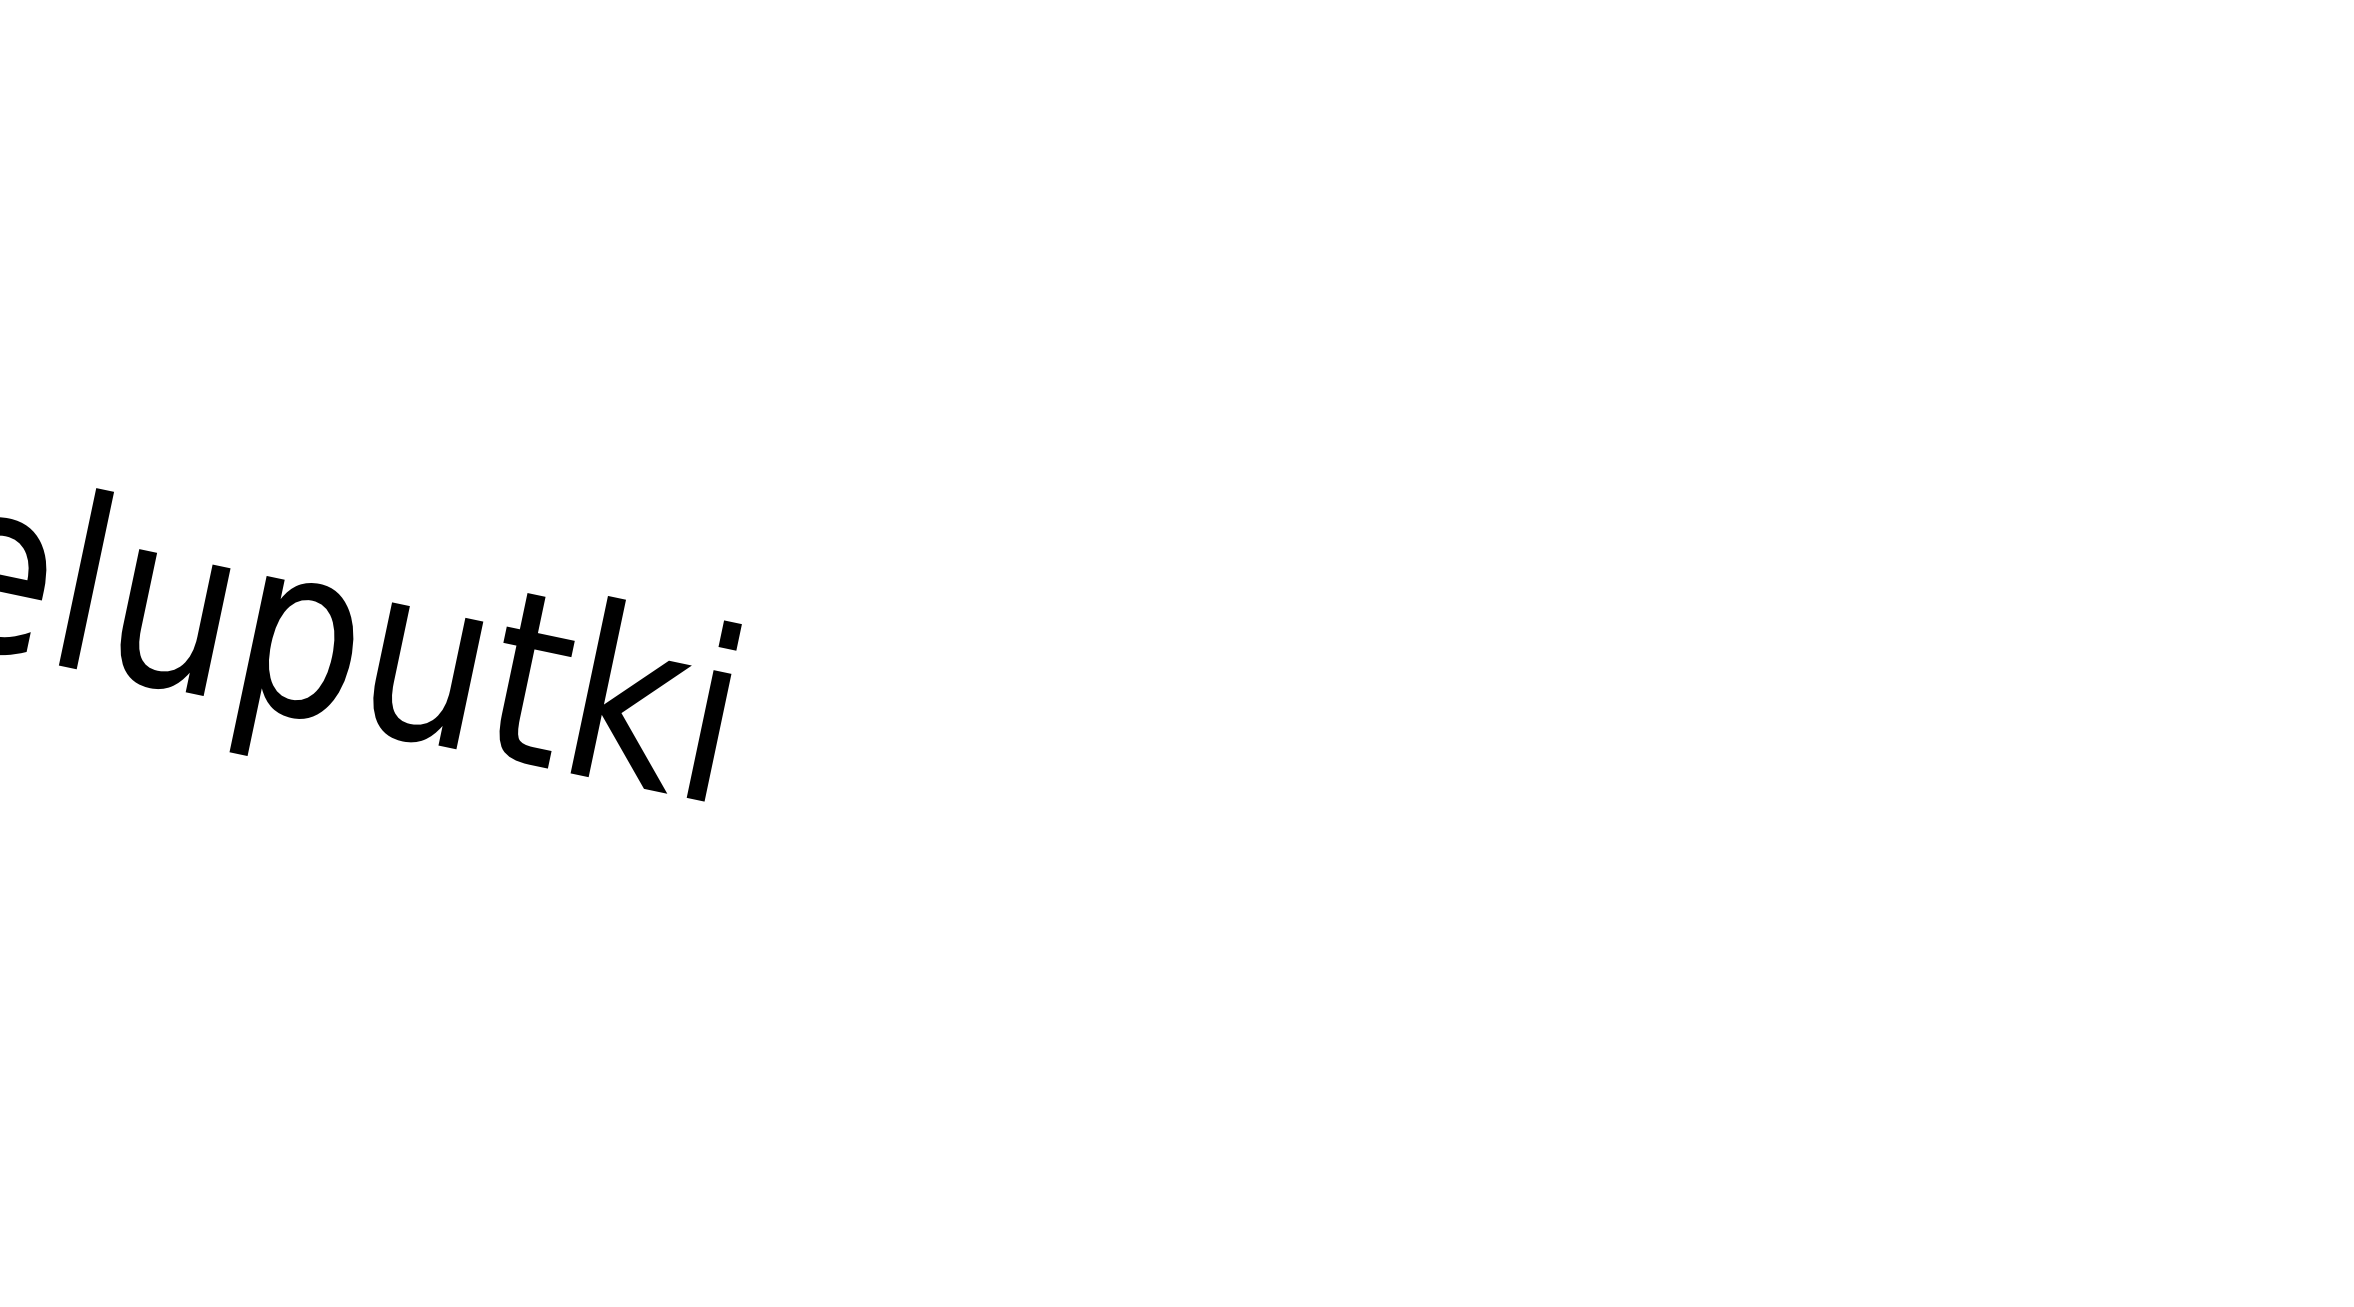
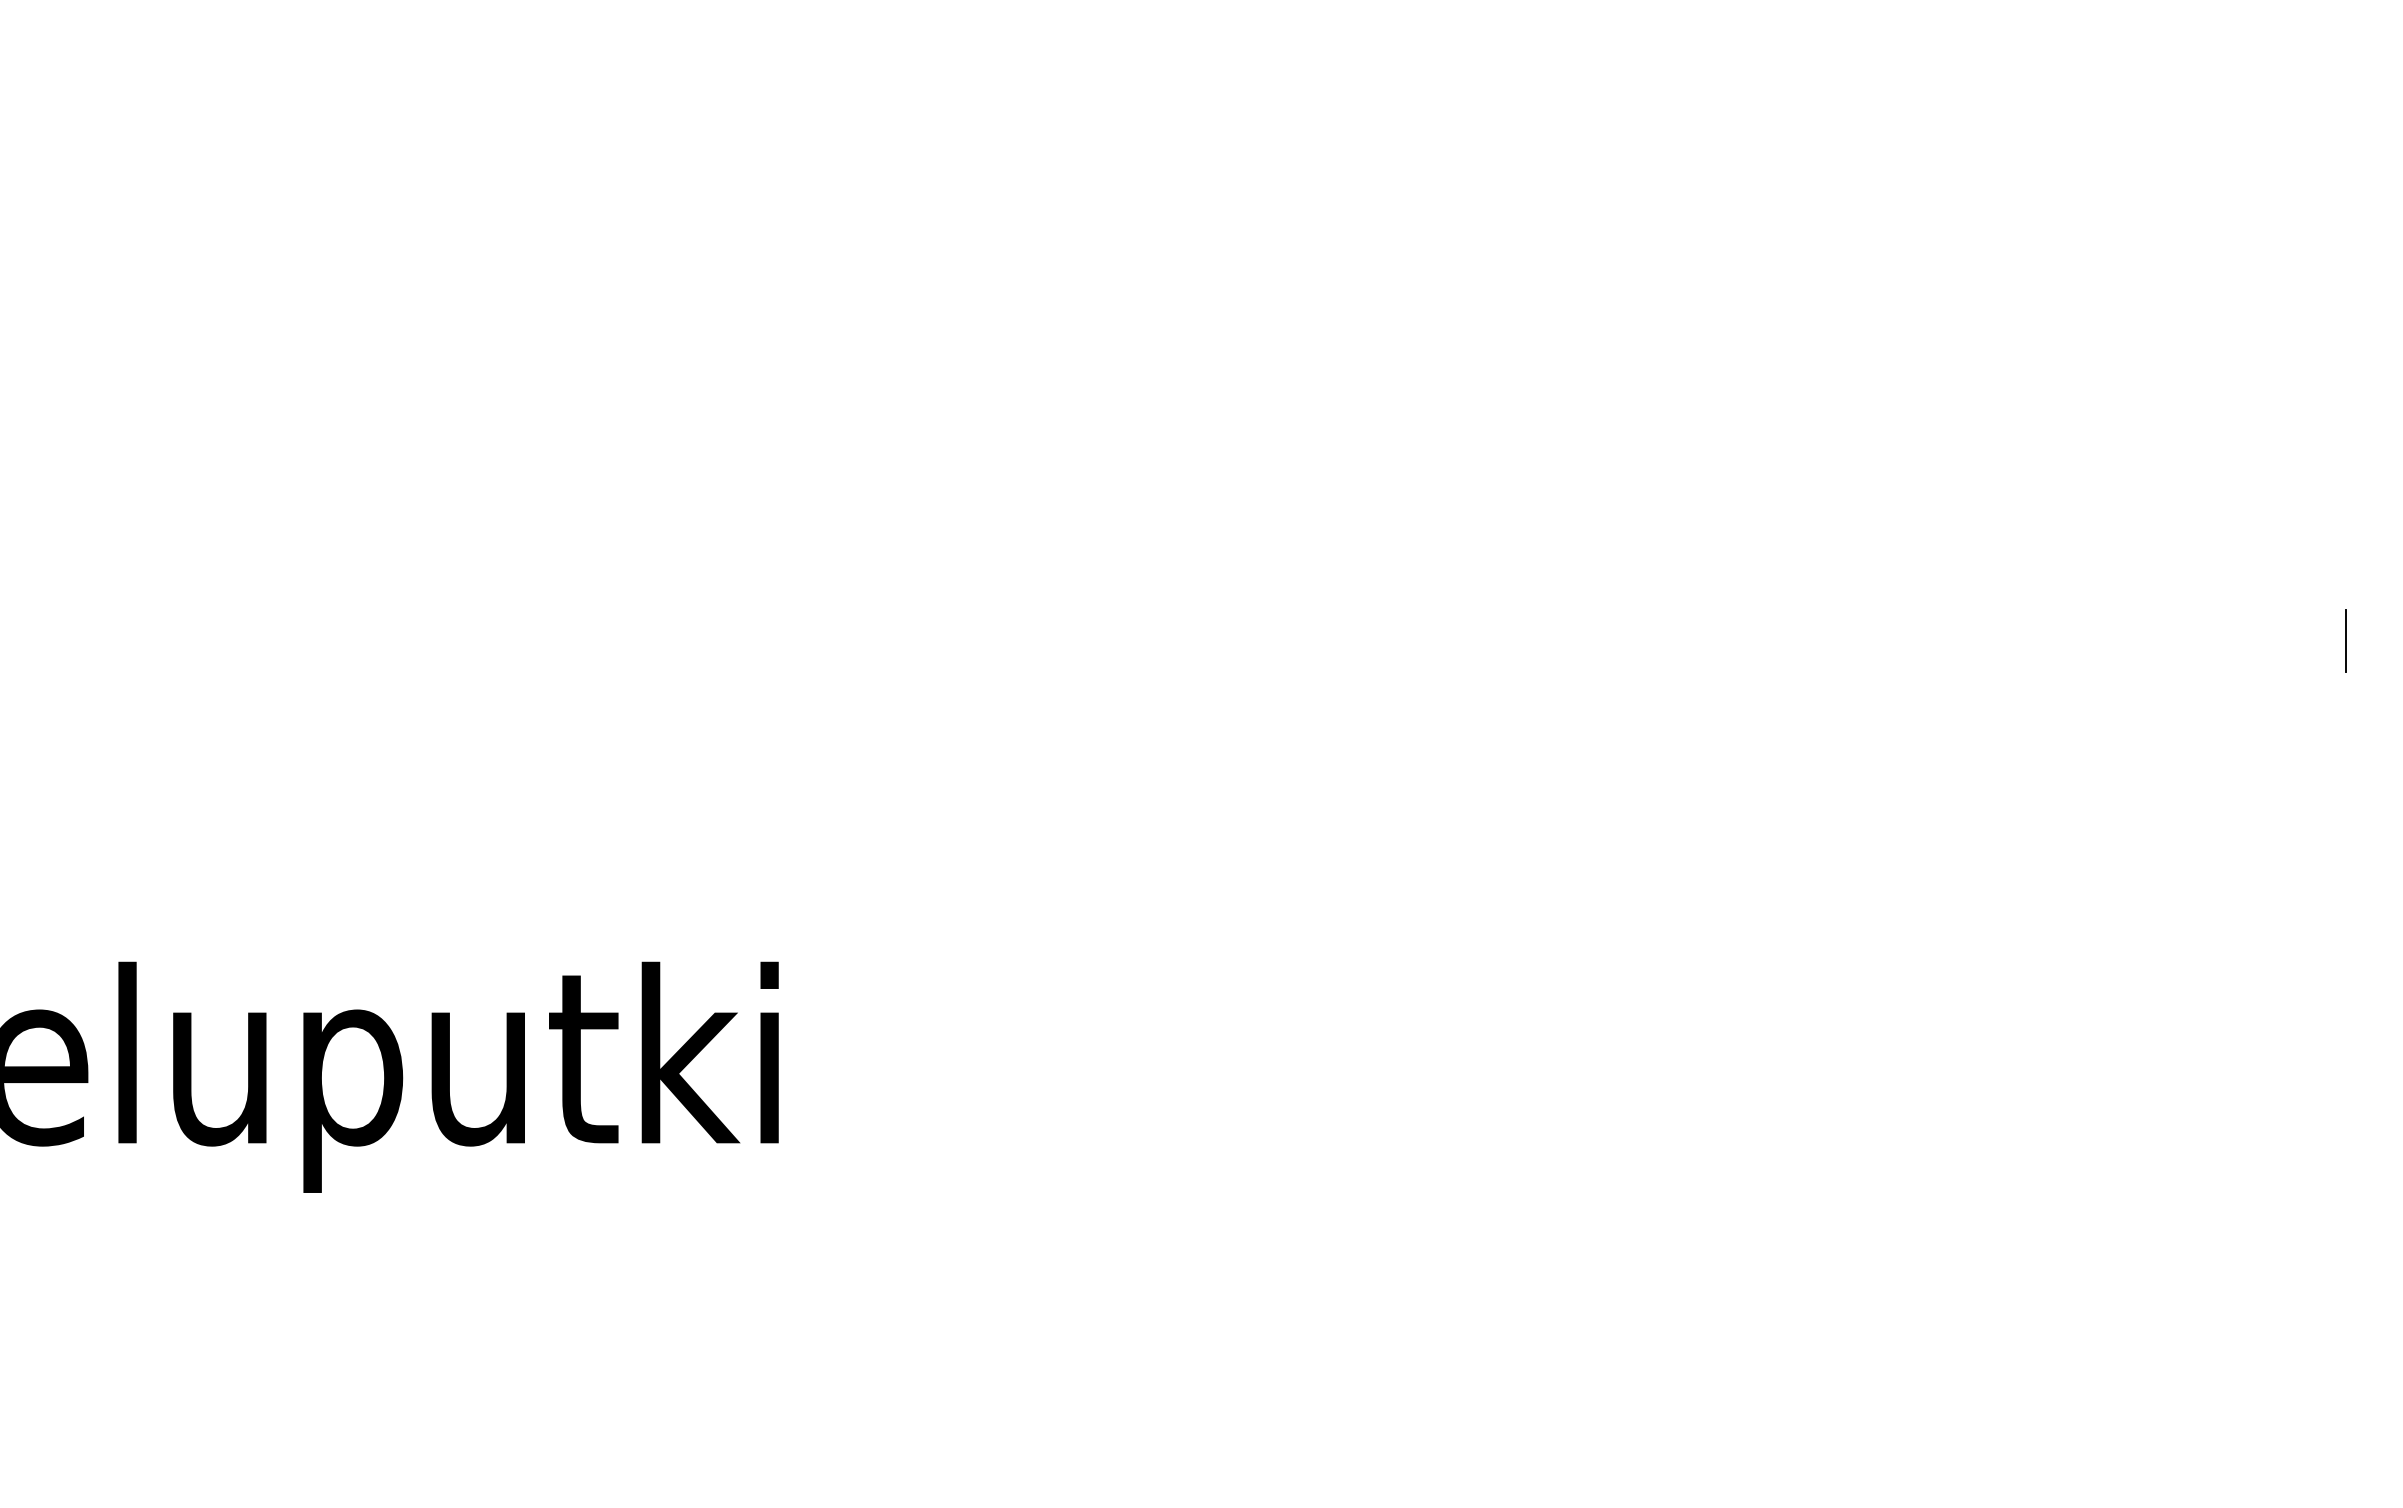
line: (2340, 632) -> (2345, 640), added

